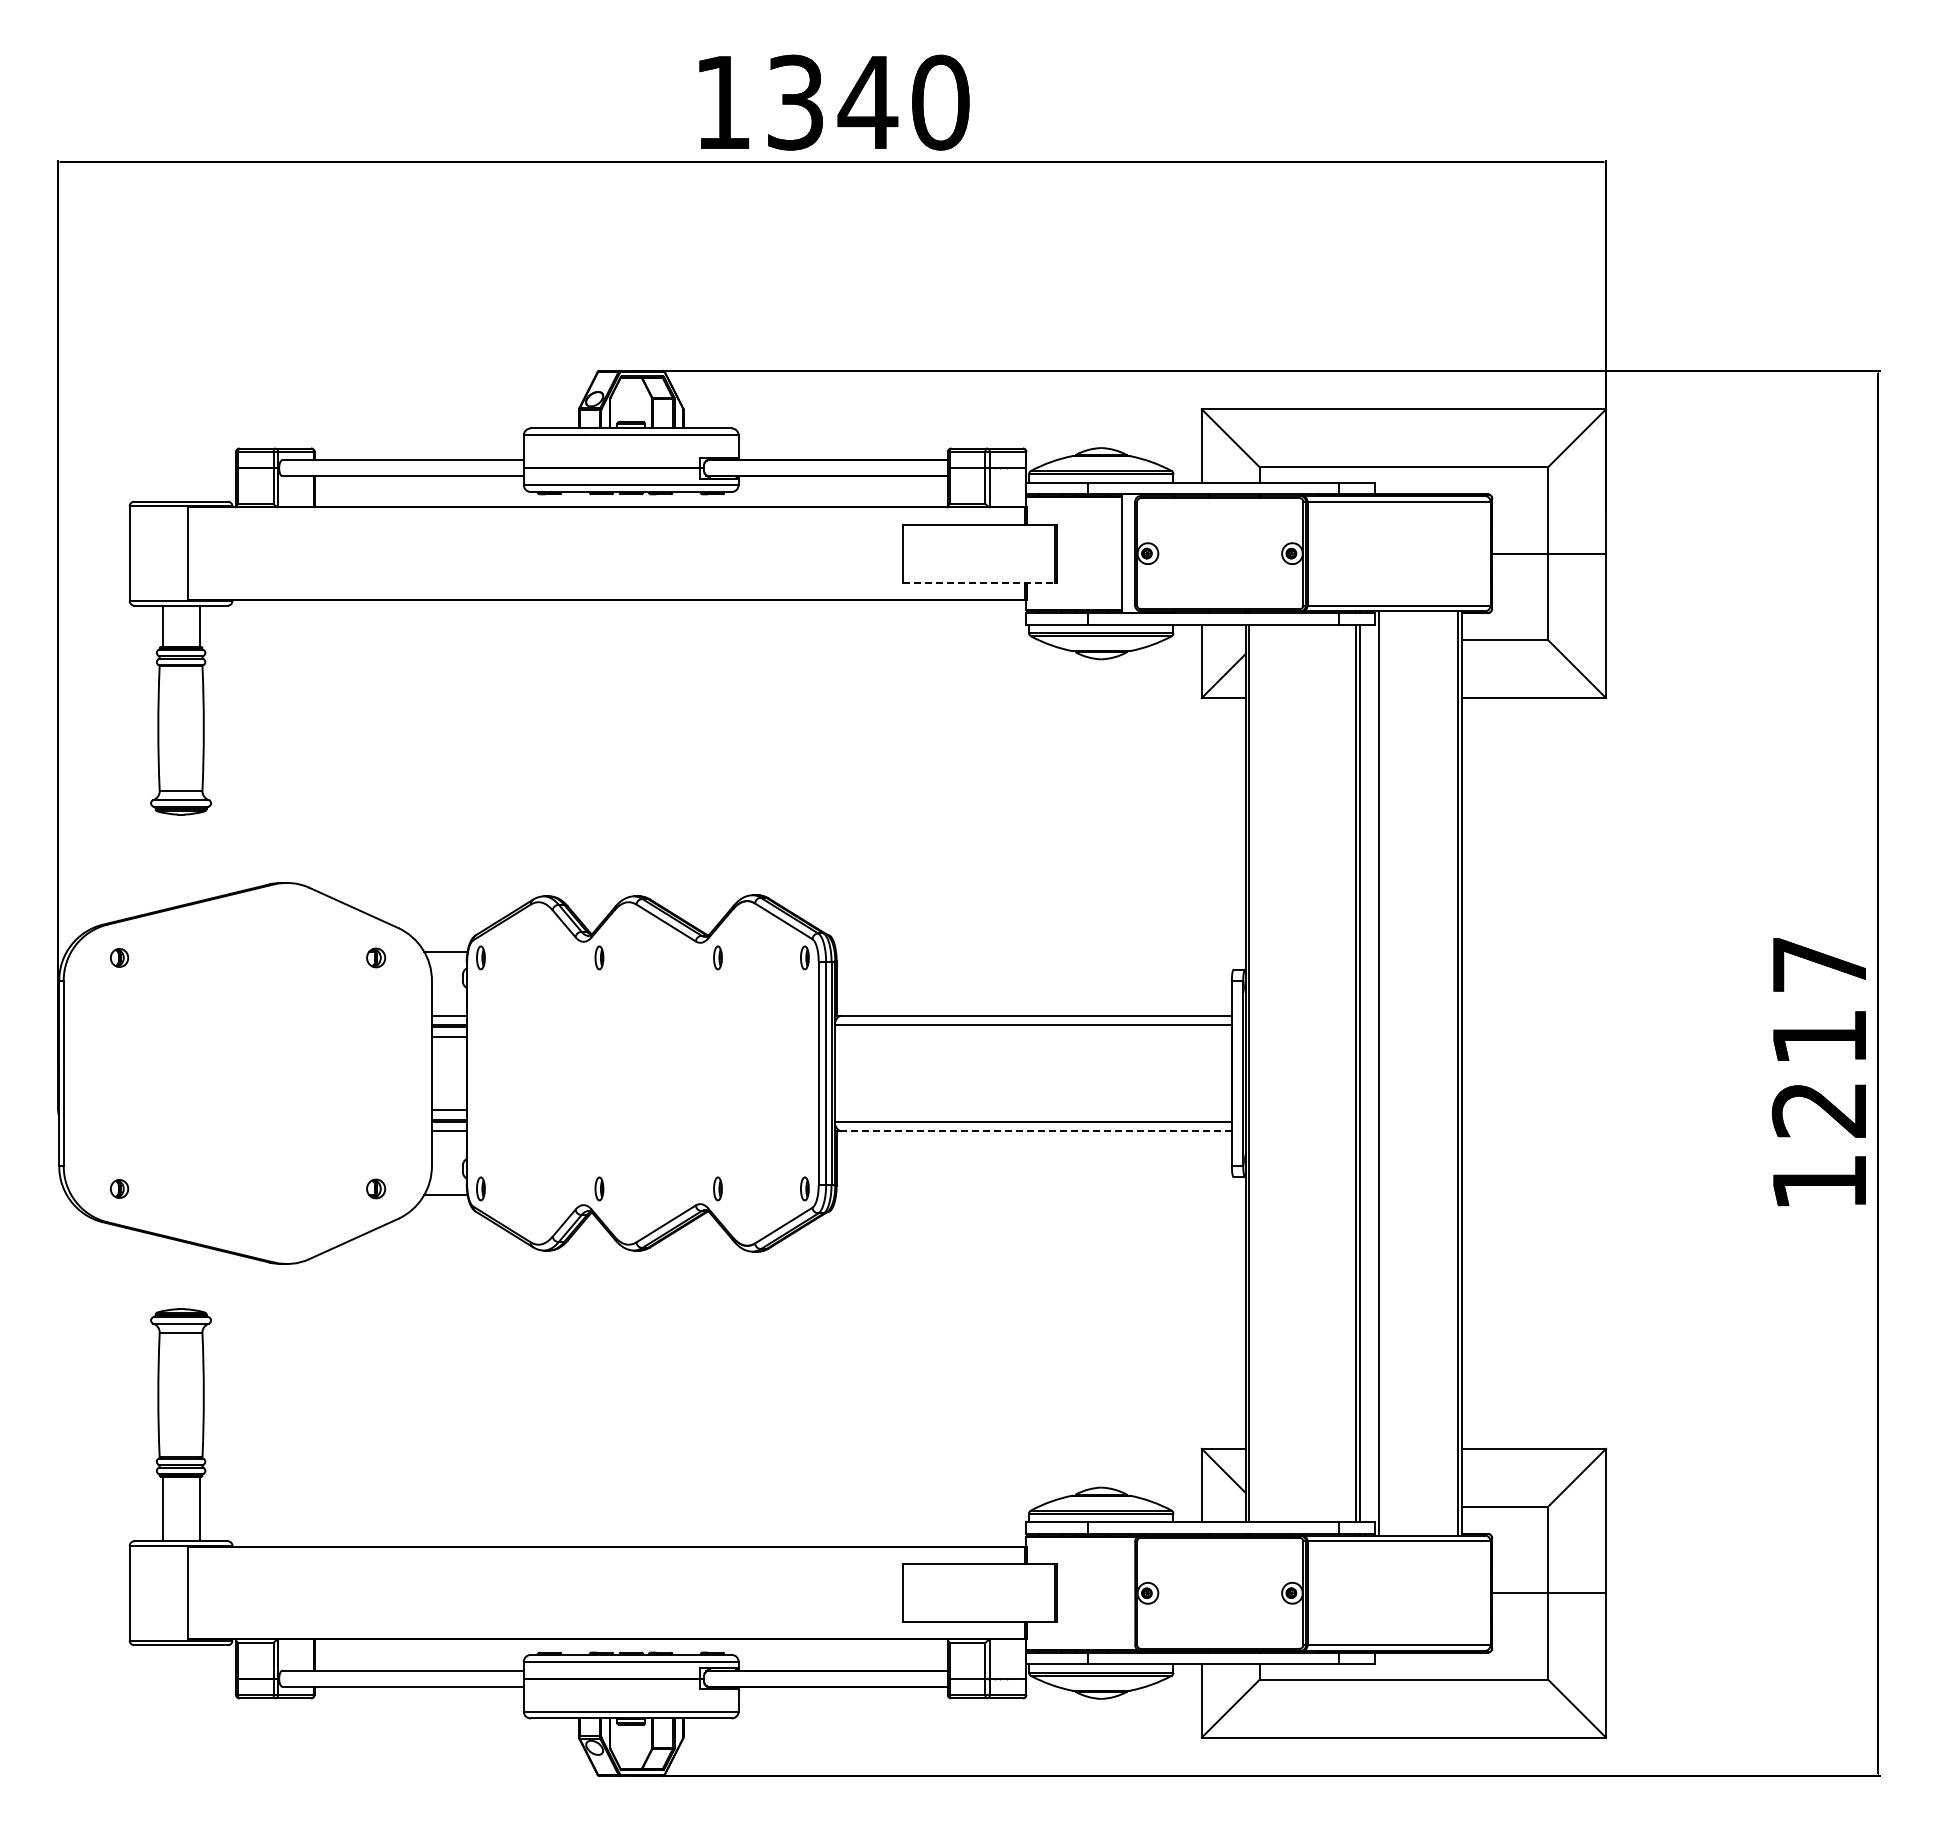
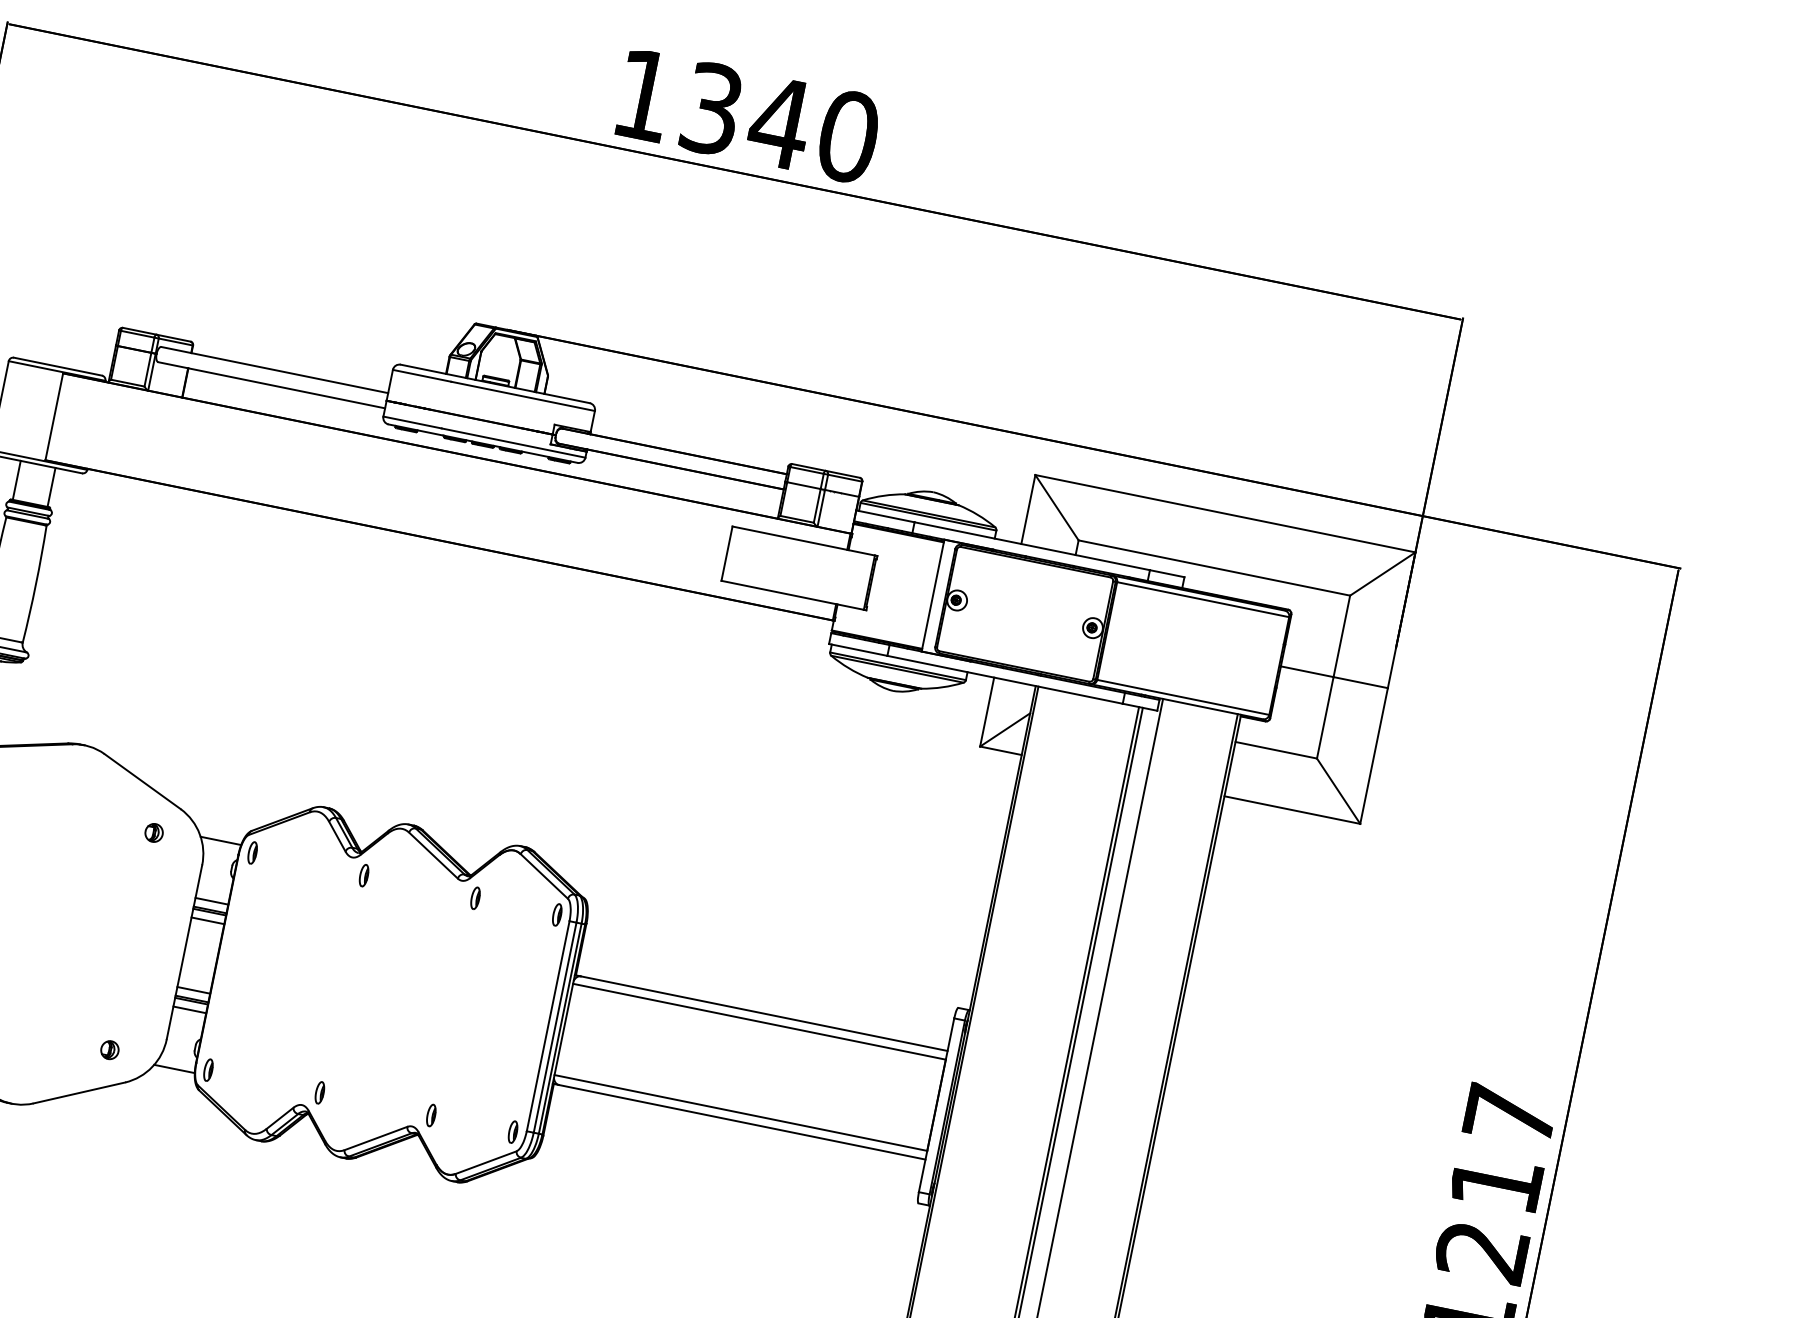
line: (978, 582) -> (792, 595), dashed -> solid
line: (1036, 1131) -> (741, 1122), dashed -> solid

